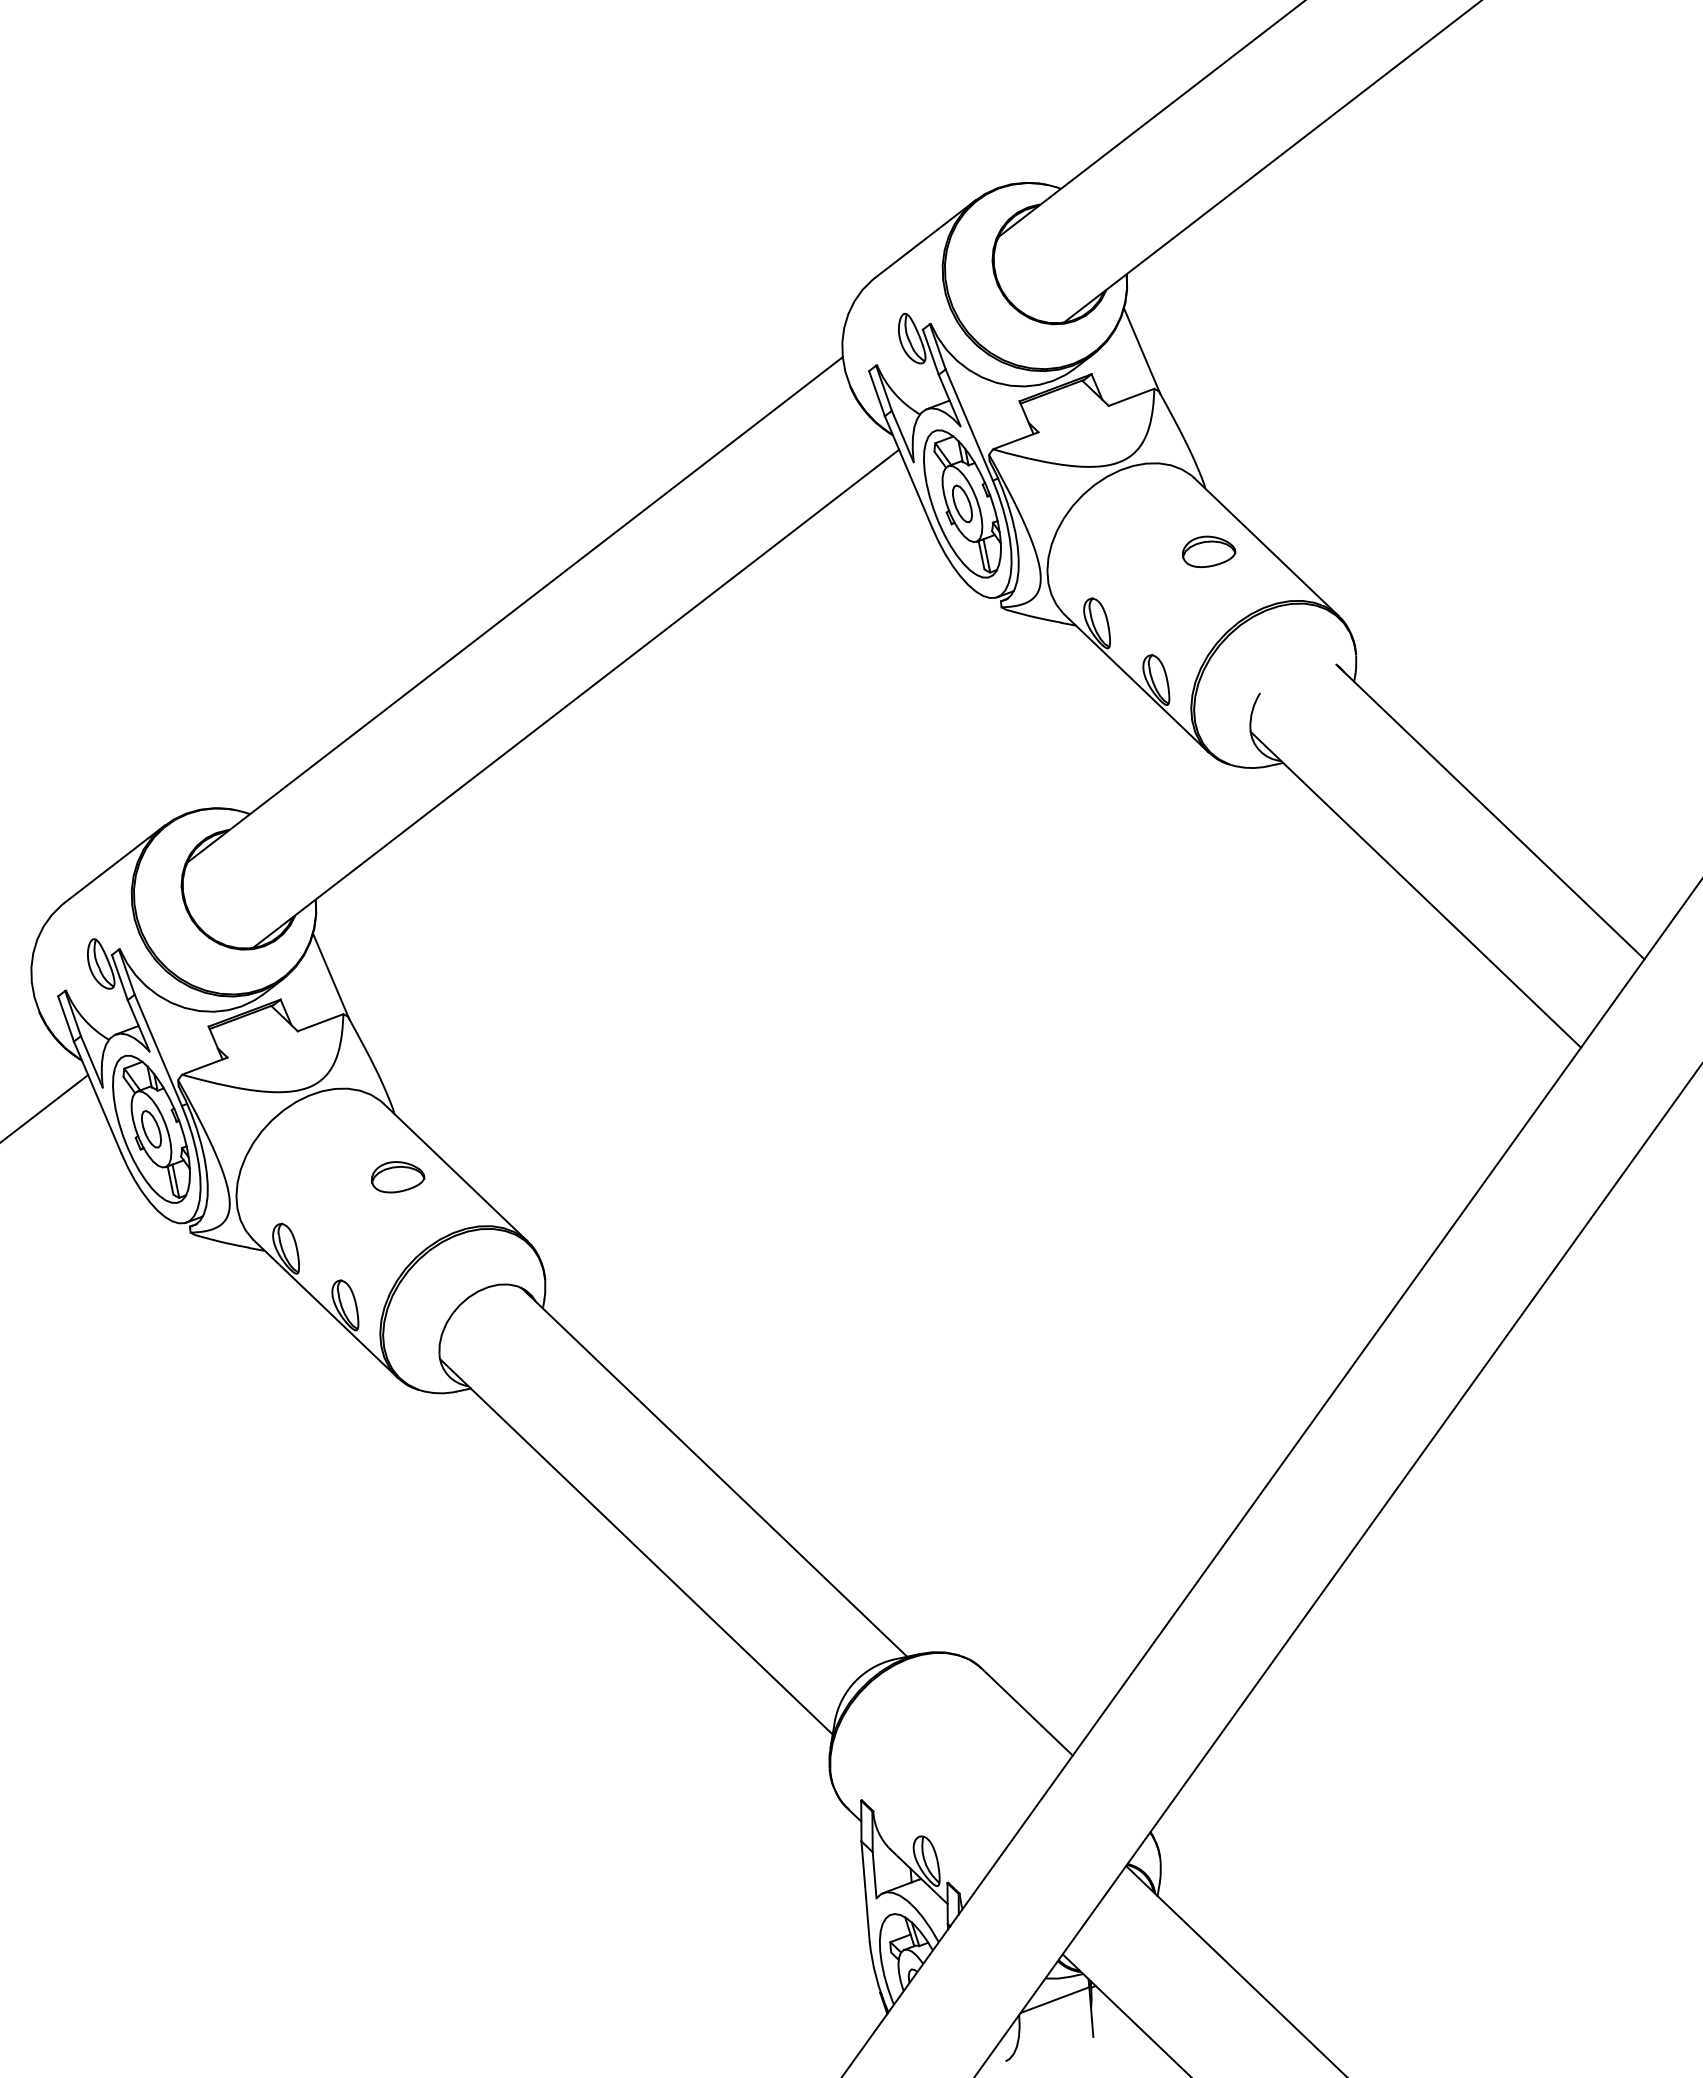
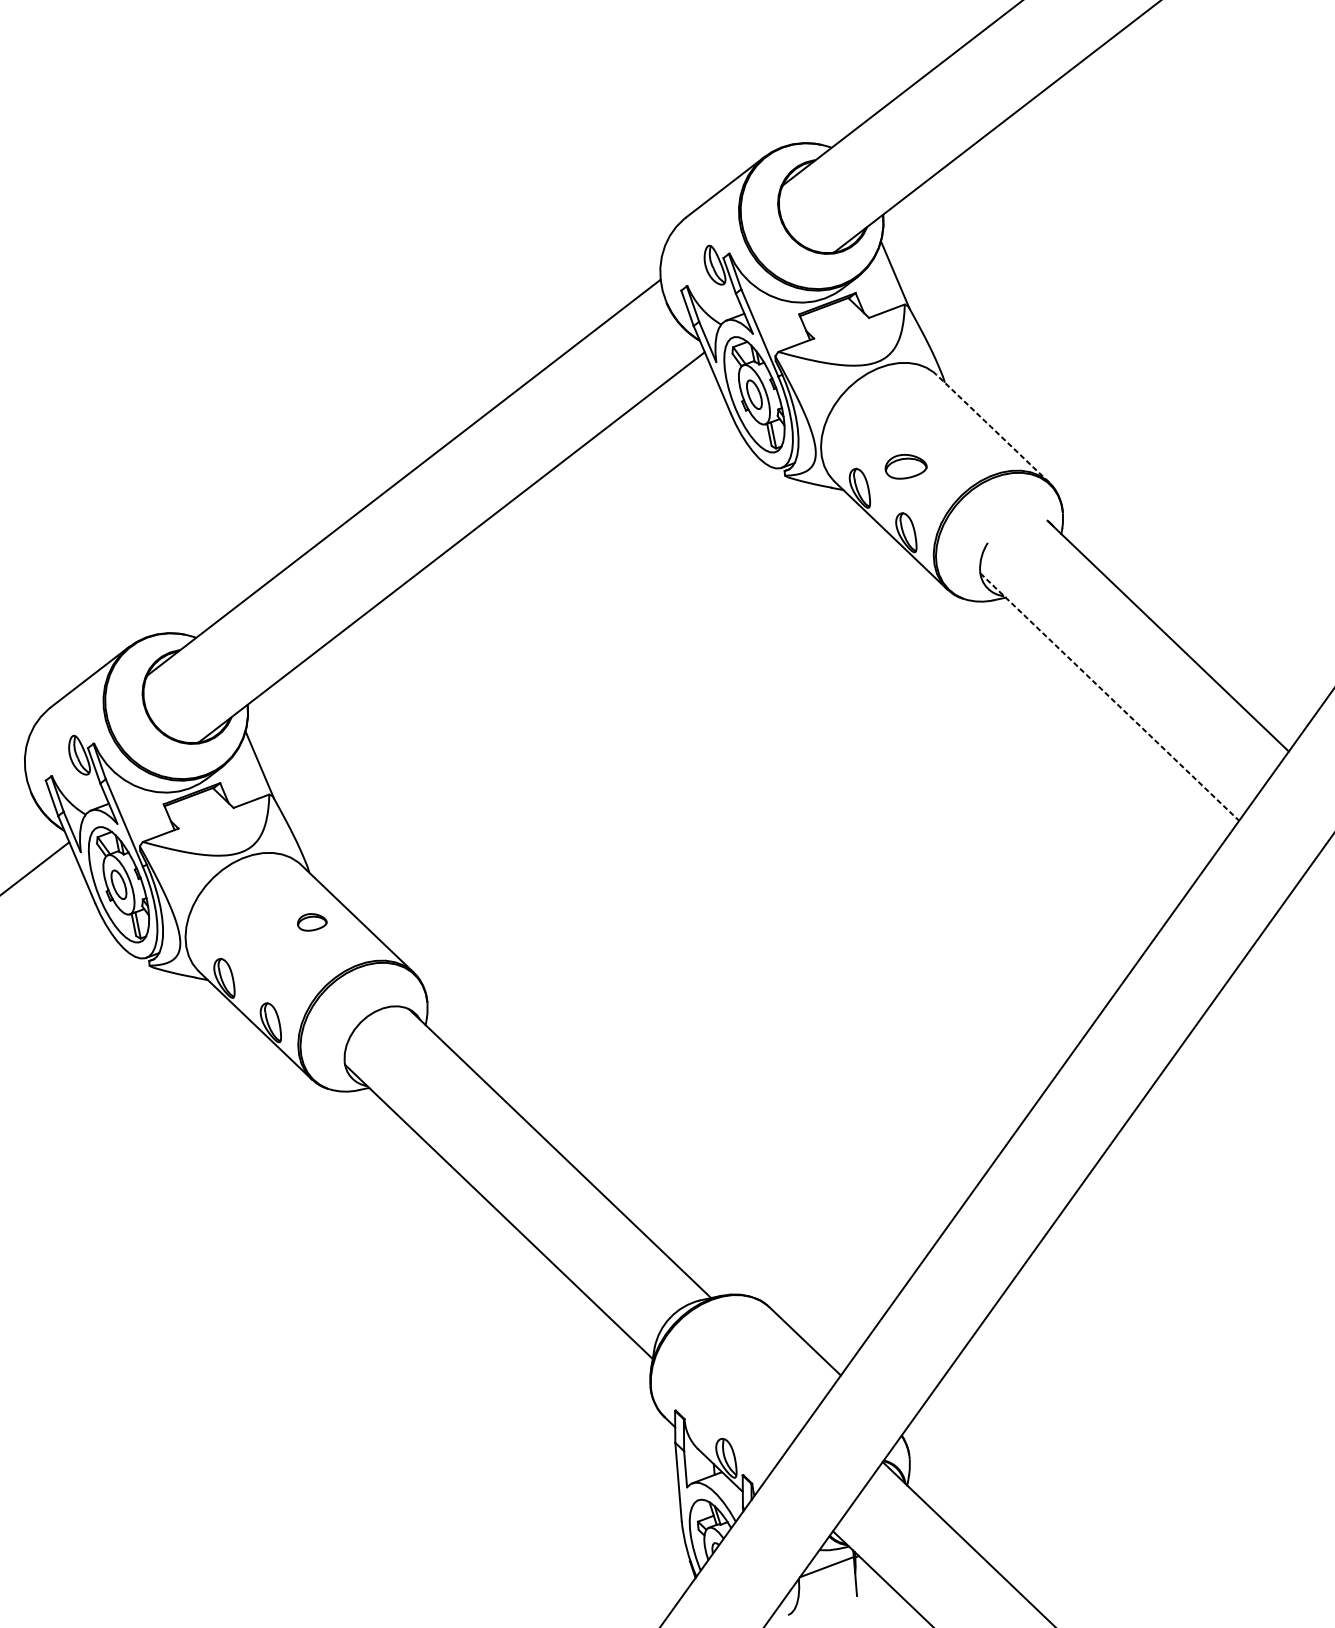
line: (1266, 547) -> (992, 428), solid -> dashed
part: (1209, 551) -> (906, 466), moved
line: (1416, 890) -> (1110, 697), solid -> dashed
part: (398, 1177) -> (312, 922), size x0.7

